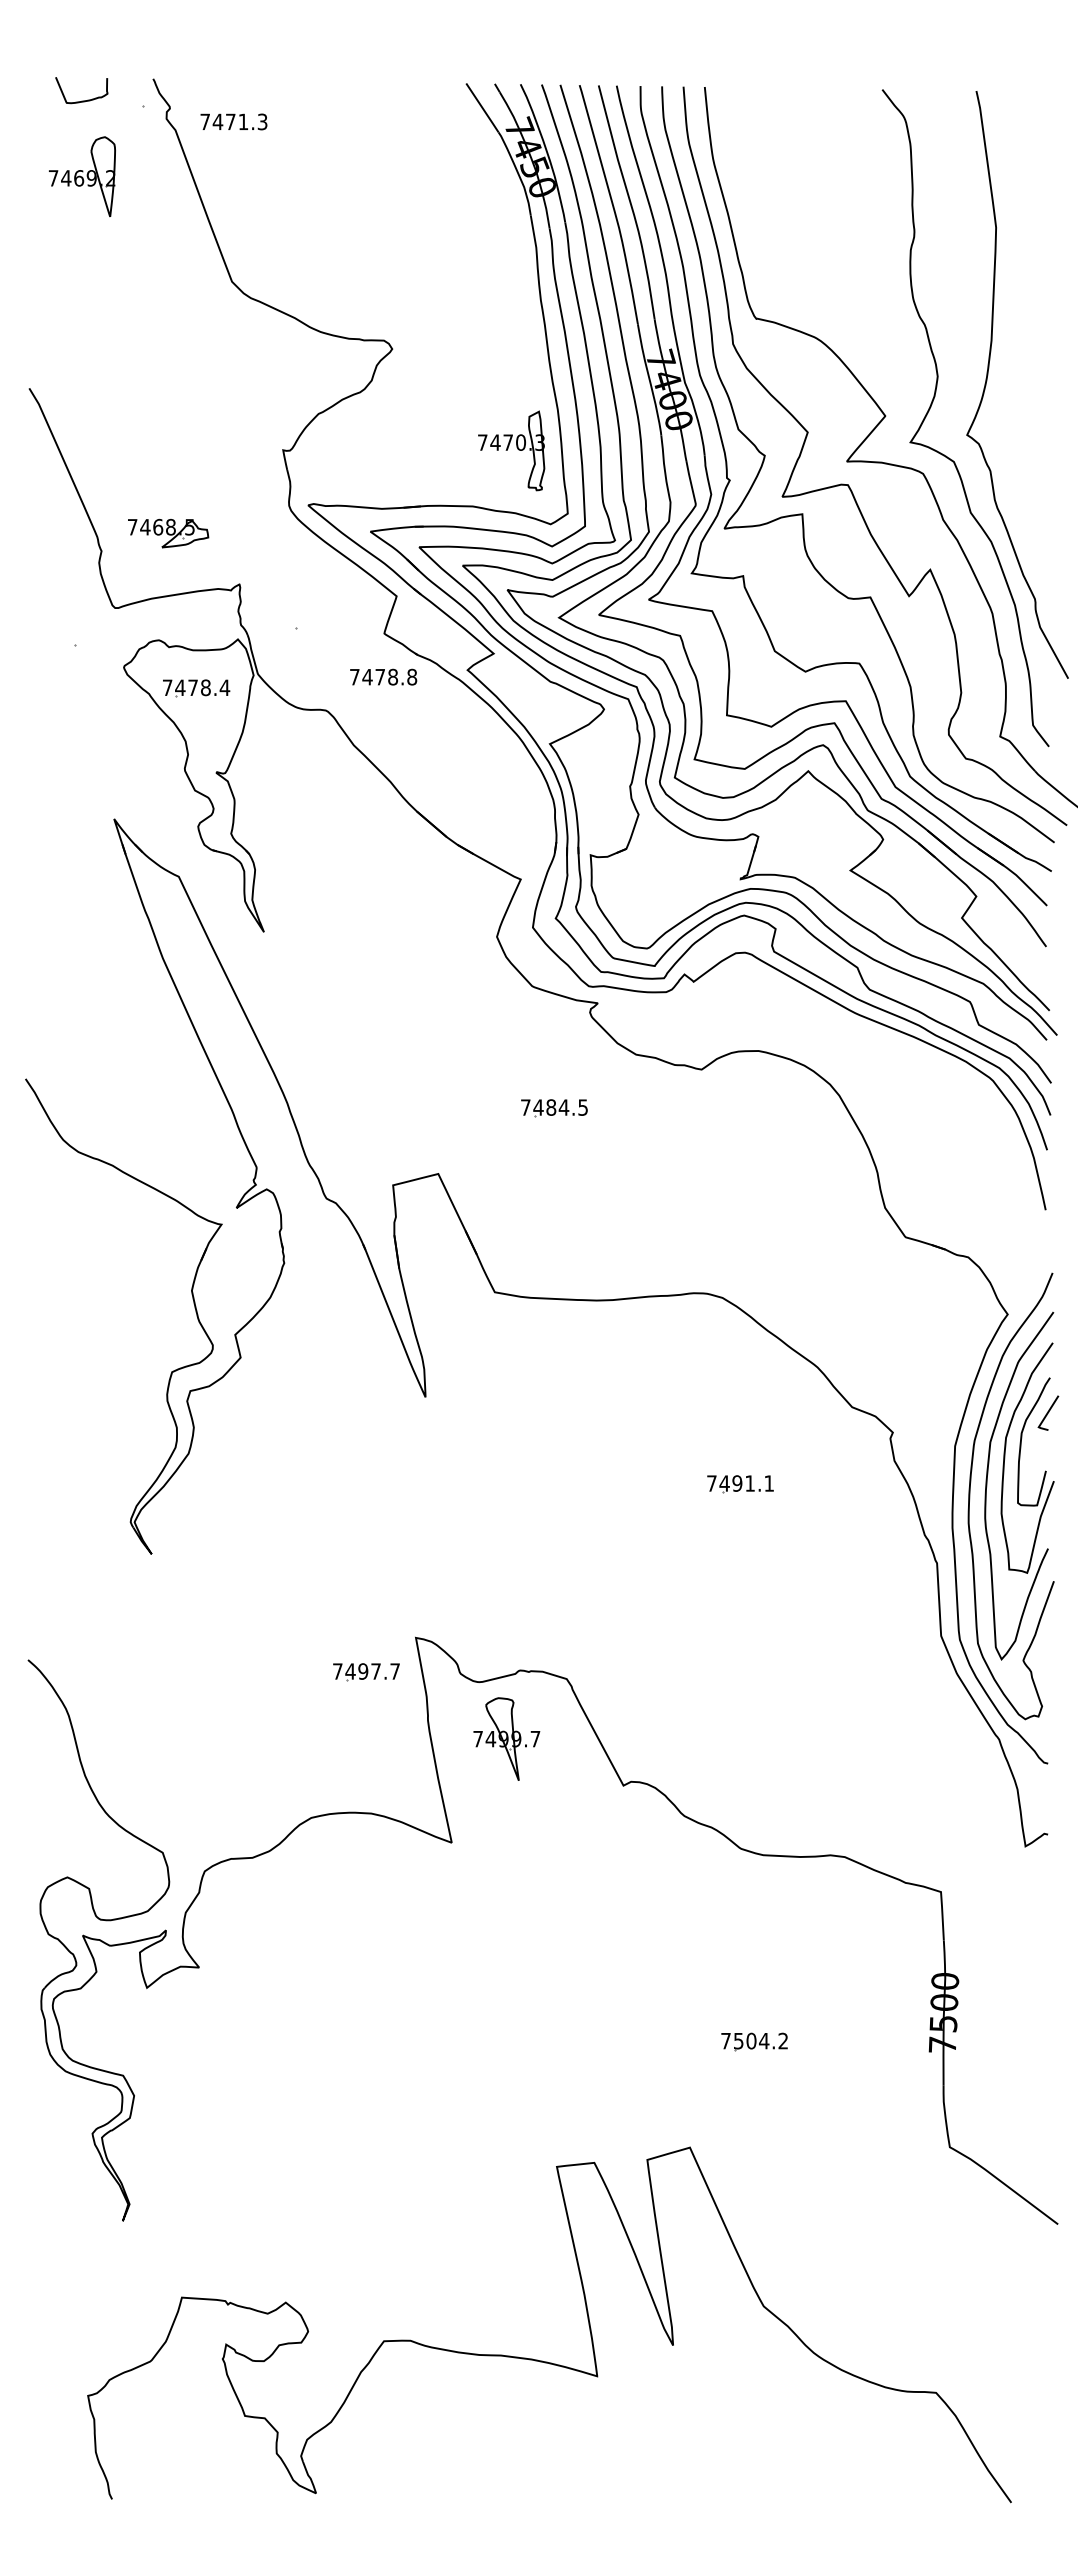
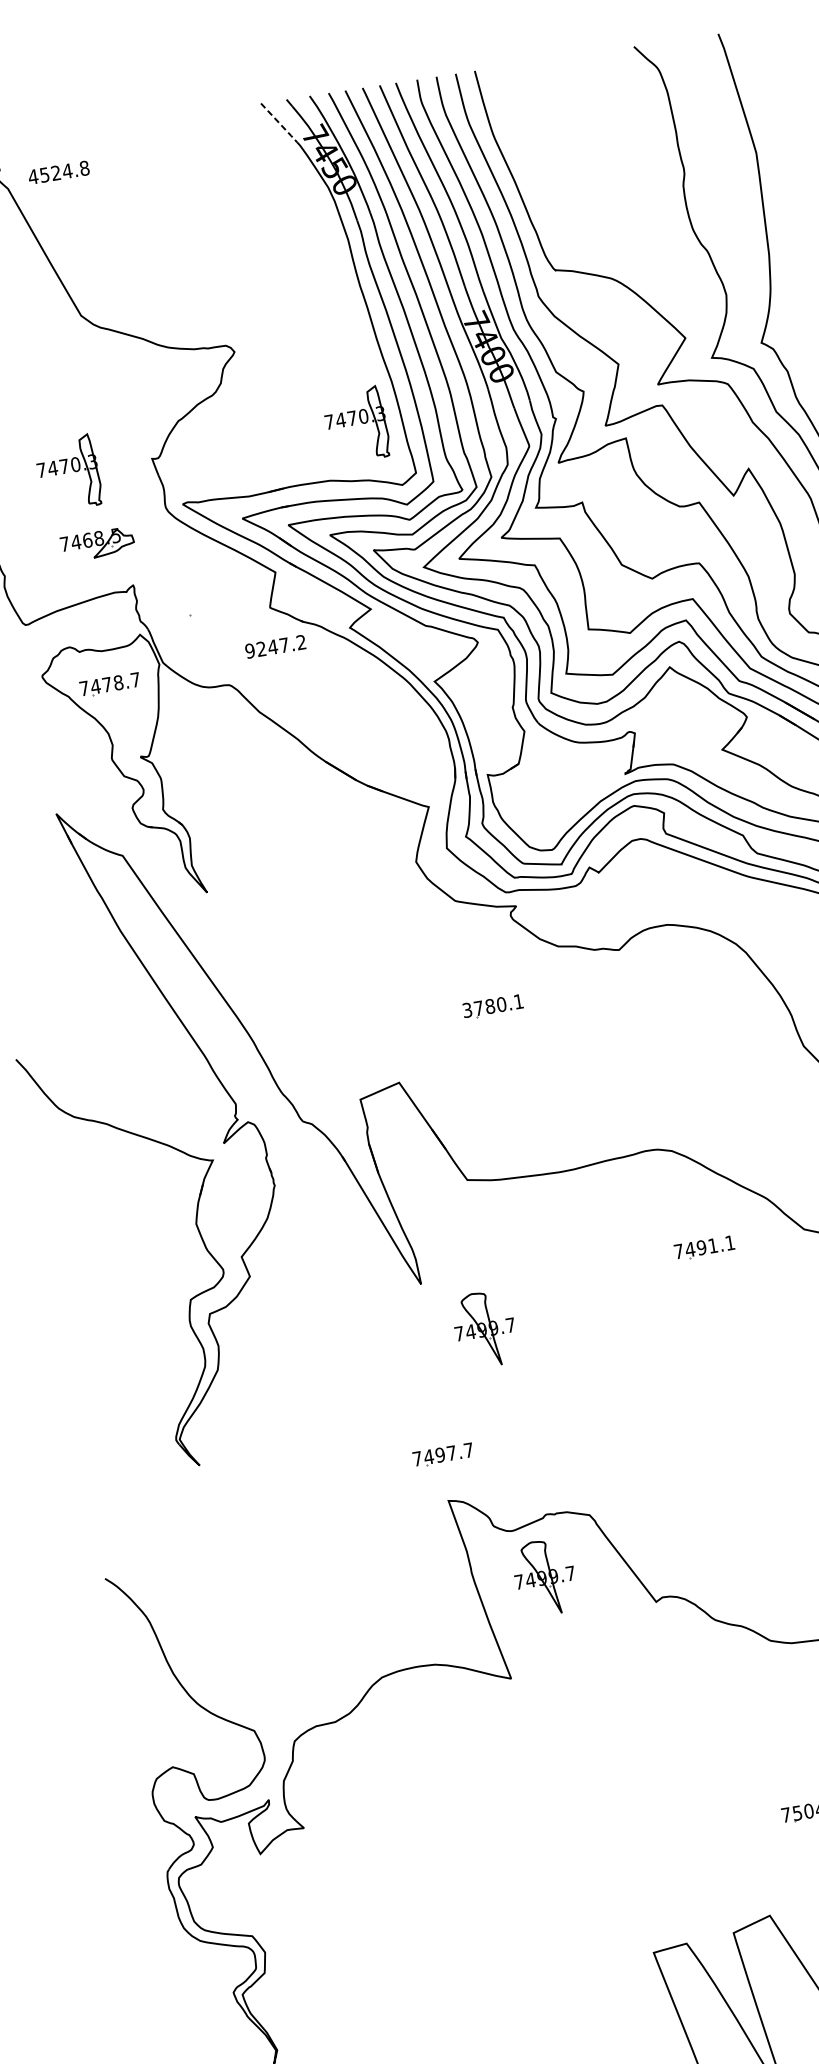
line: (482, 108) -> (279, 123), solid -> dashed
text: (233, 121) -> (58, 172), 7471.3 -> 4524.8
part: (189, 450) -> (68, 473), added
part: (168, 533) -> (97, 544), moved
text: (383, 676) -> (275, 646), 7478.8 -> 9247.2
text: (224, 687) -> (135, 679), 7478.4 -> 7478.7
text: (554, 1107) -> (493, 1005), 7484.5 -> 3780.1
part: (486, 1457) -> (484, 1329), added
part: (740, 1484) -> (704, 1248), moved
part: (366, 1672) -> (443, 1455), moved

